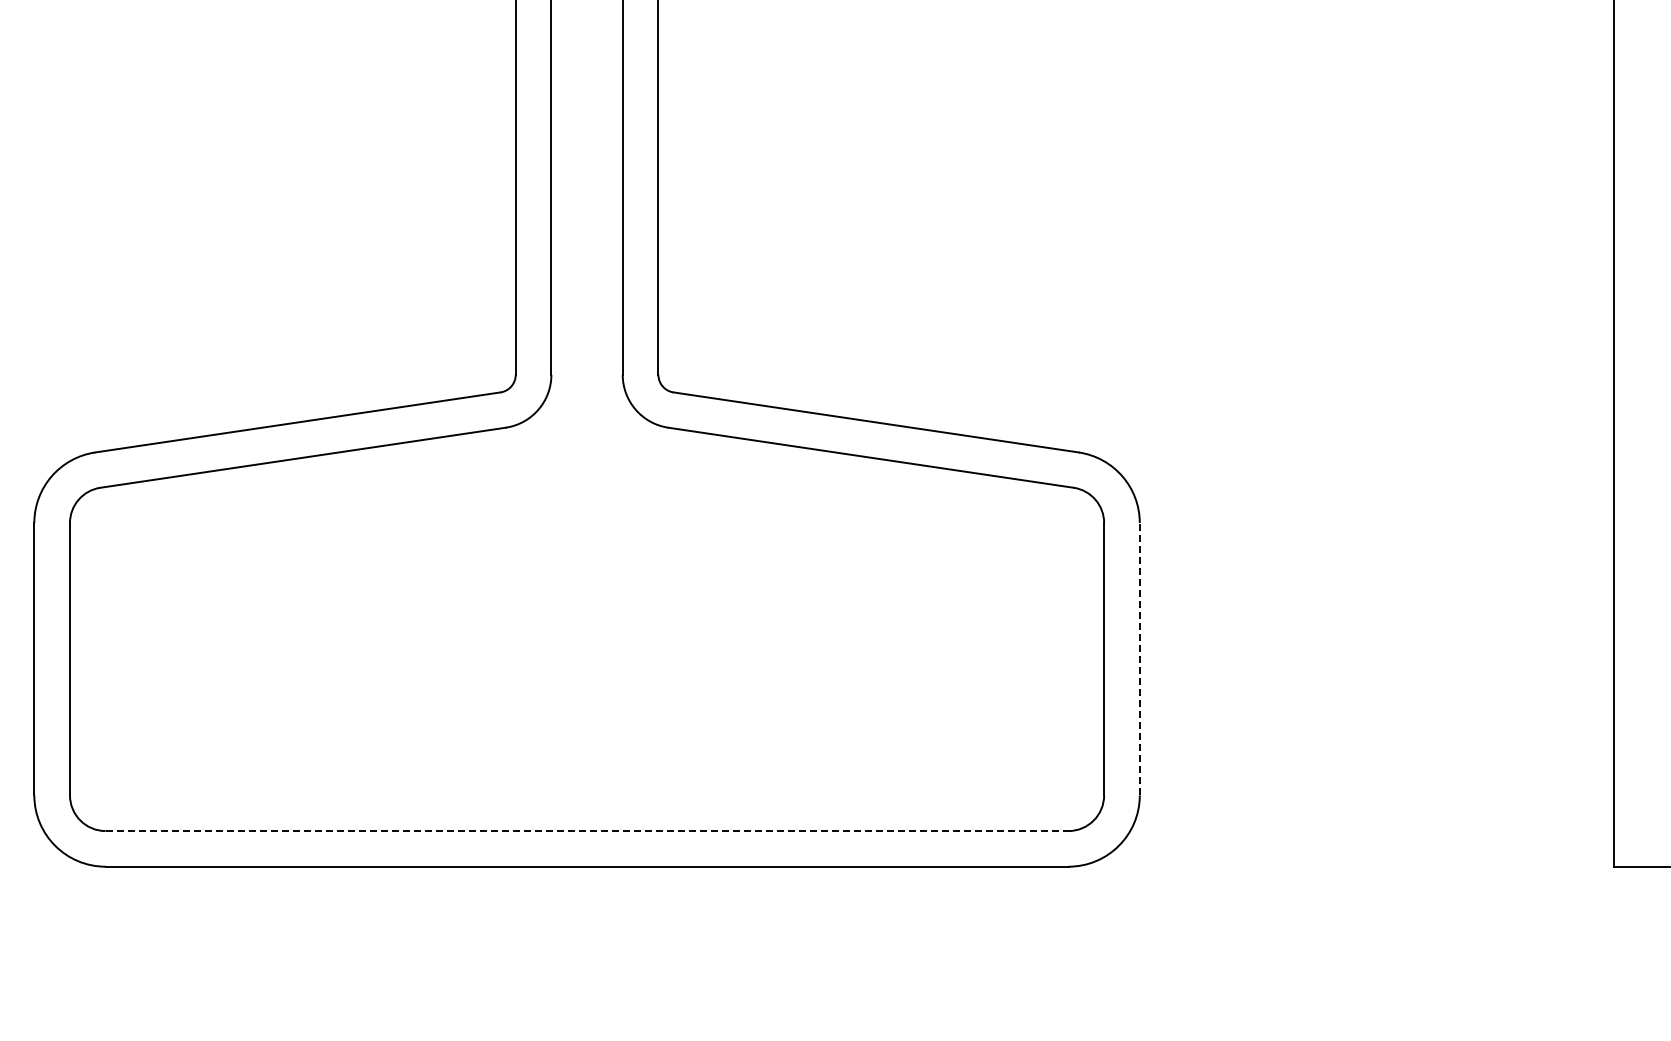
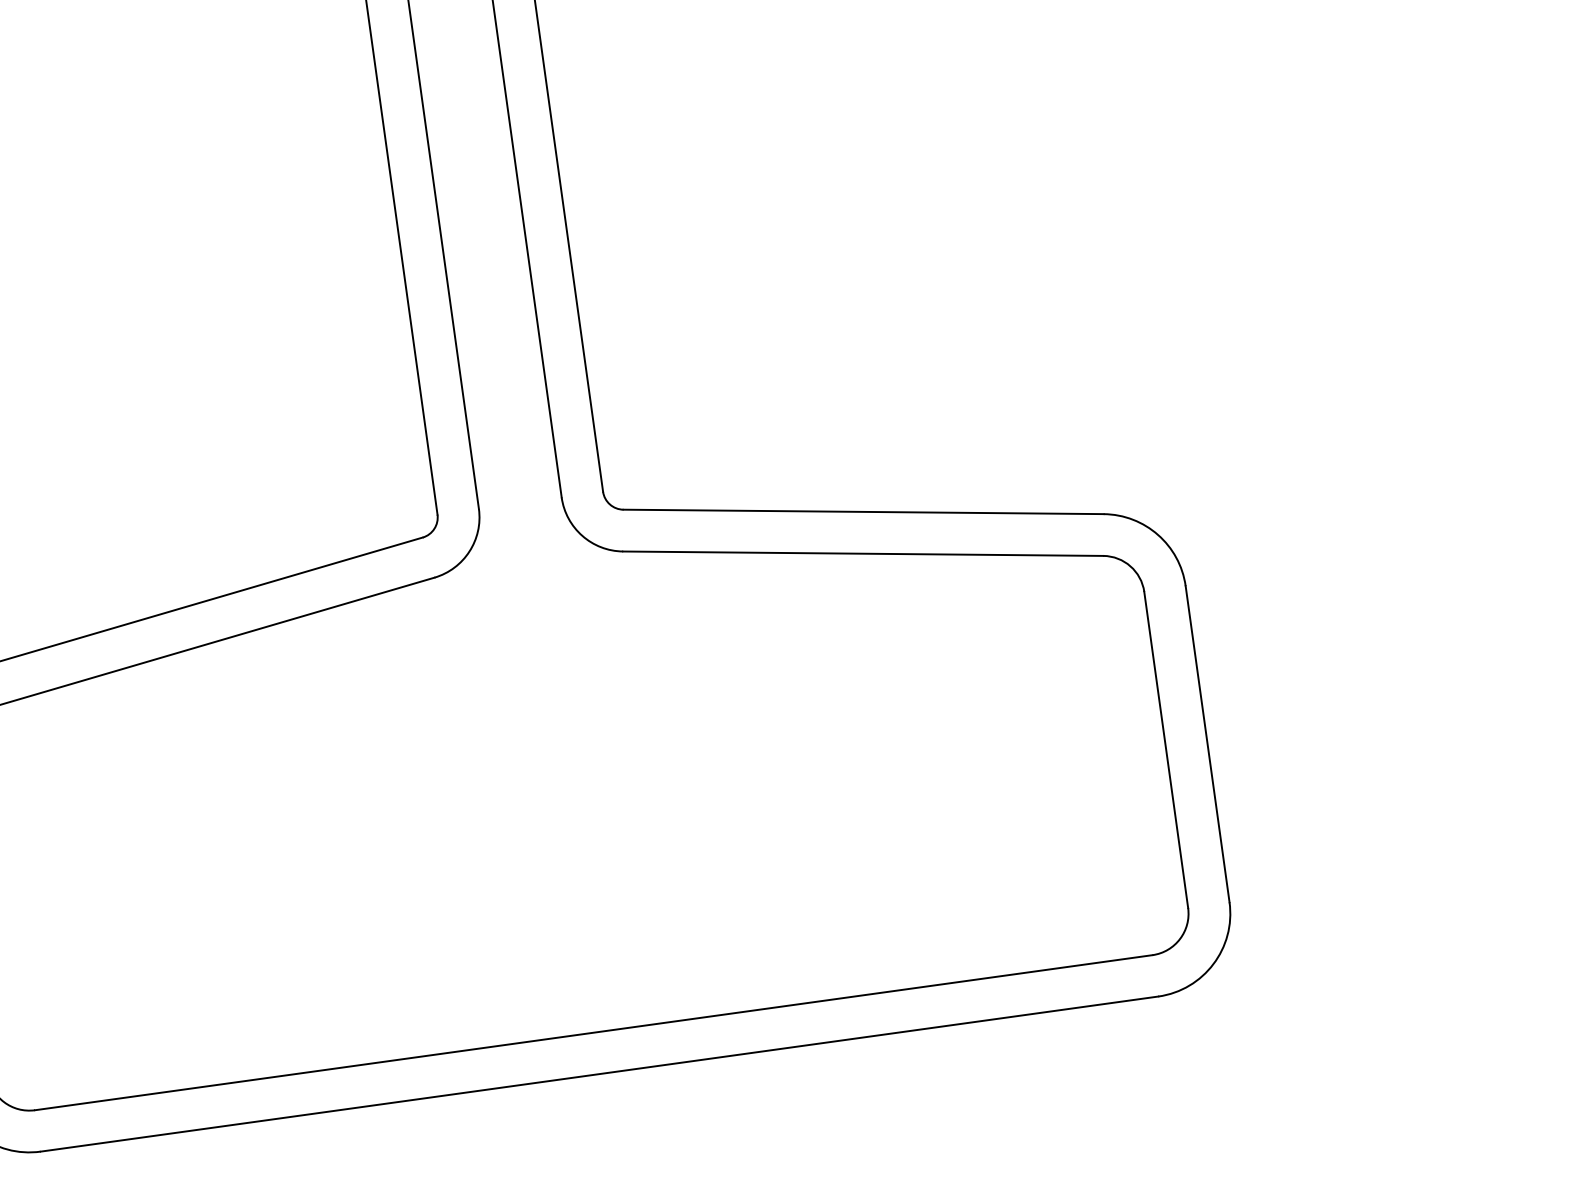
line: (1139, 658) -> (1207, 743), dashed -> solid
line: (587, 831) -> (594, 1033), dashed -> solid

